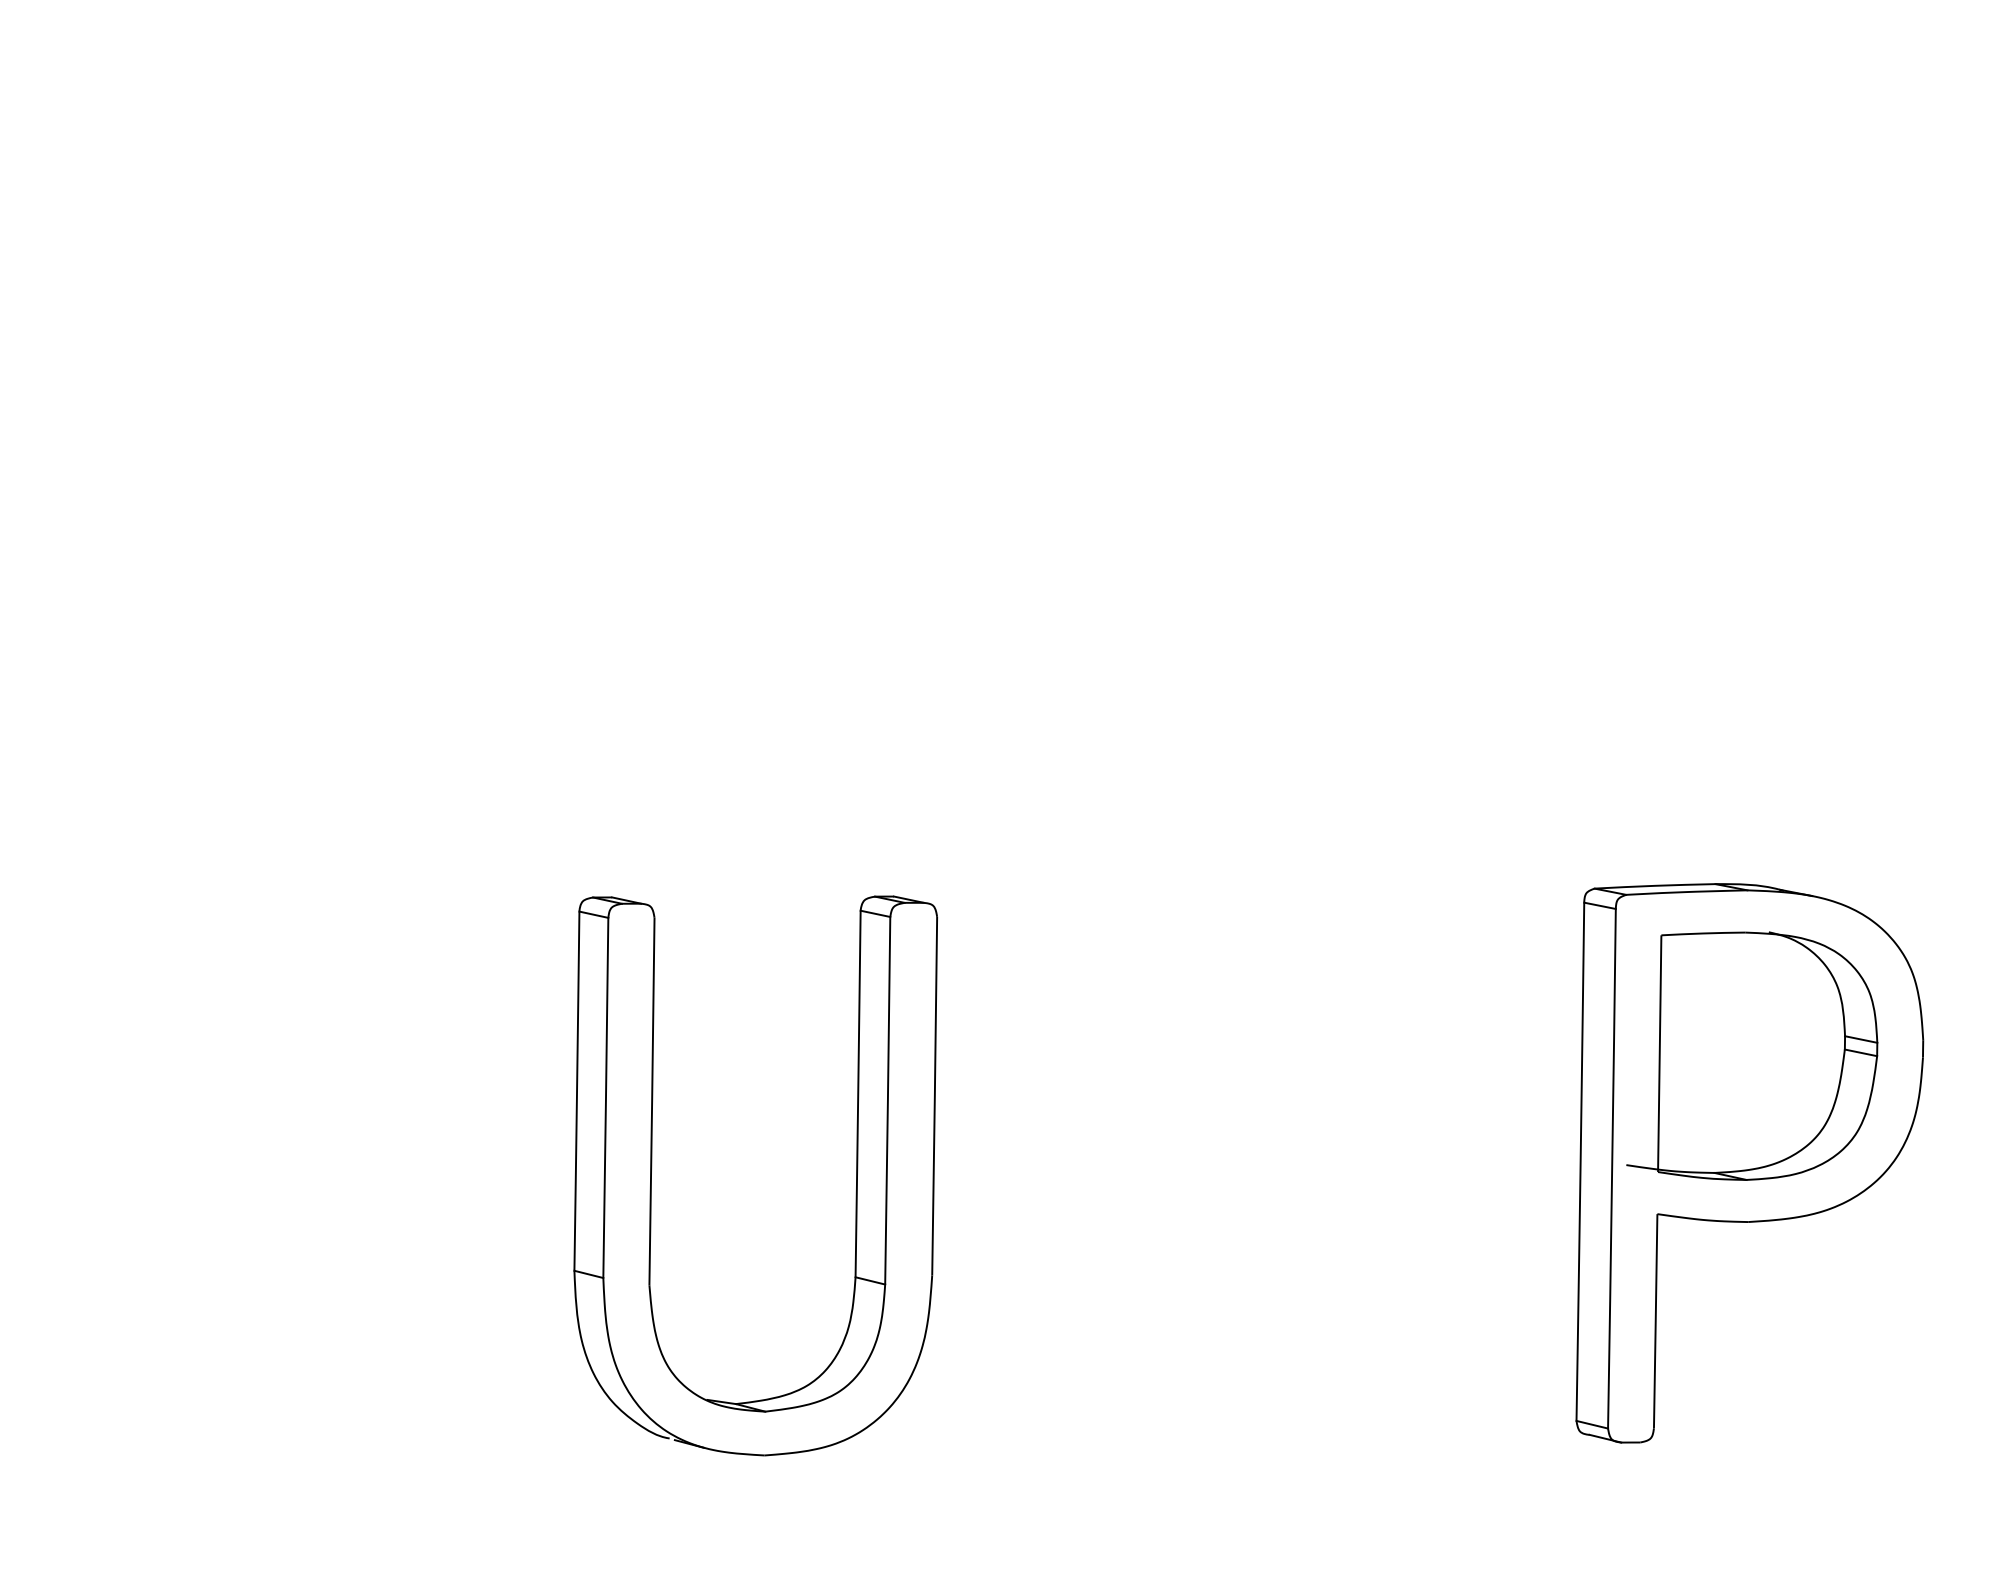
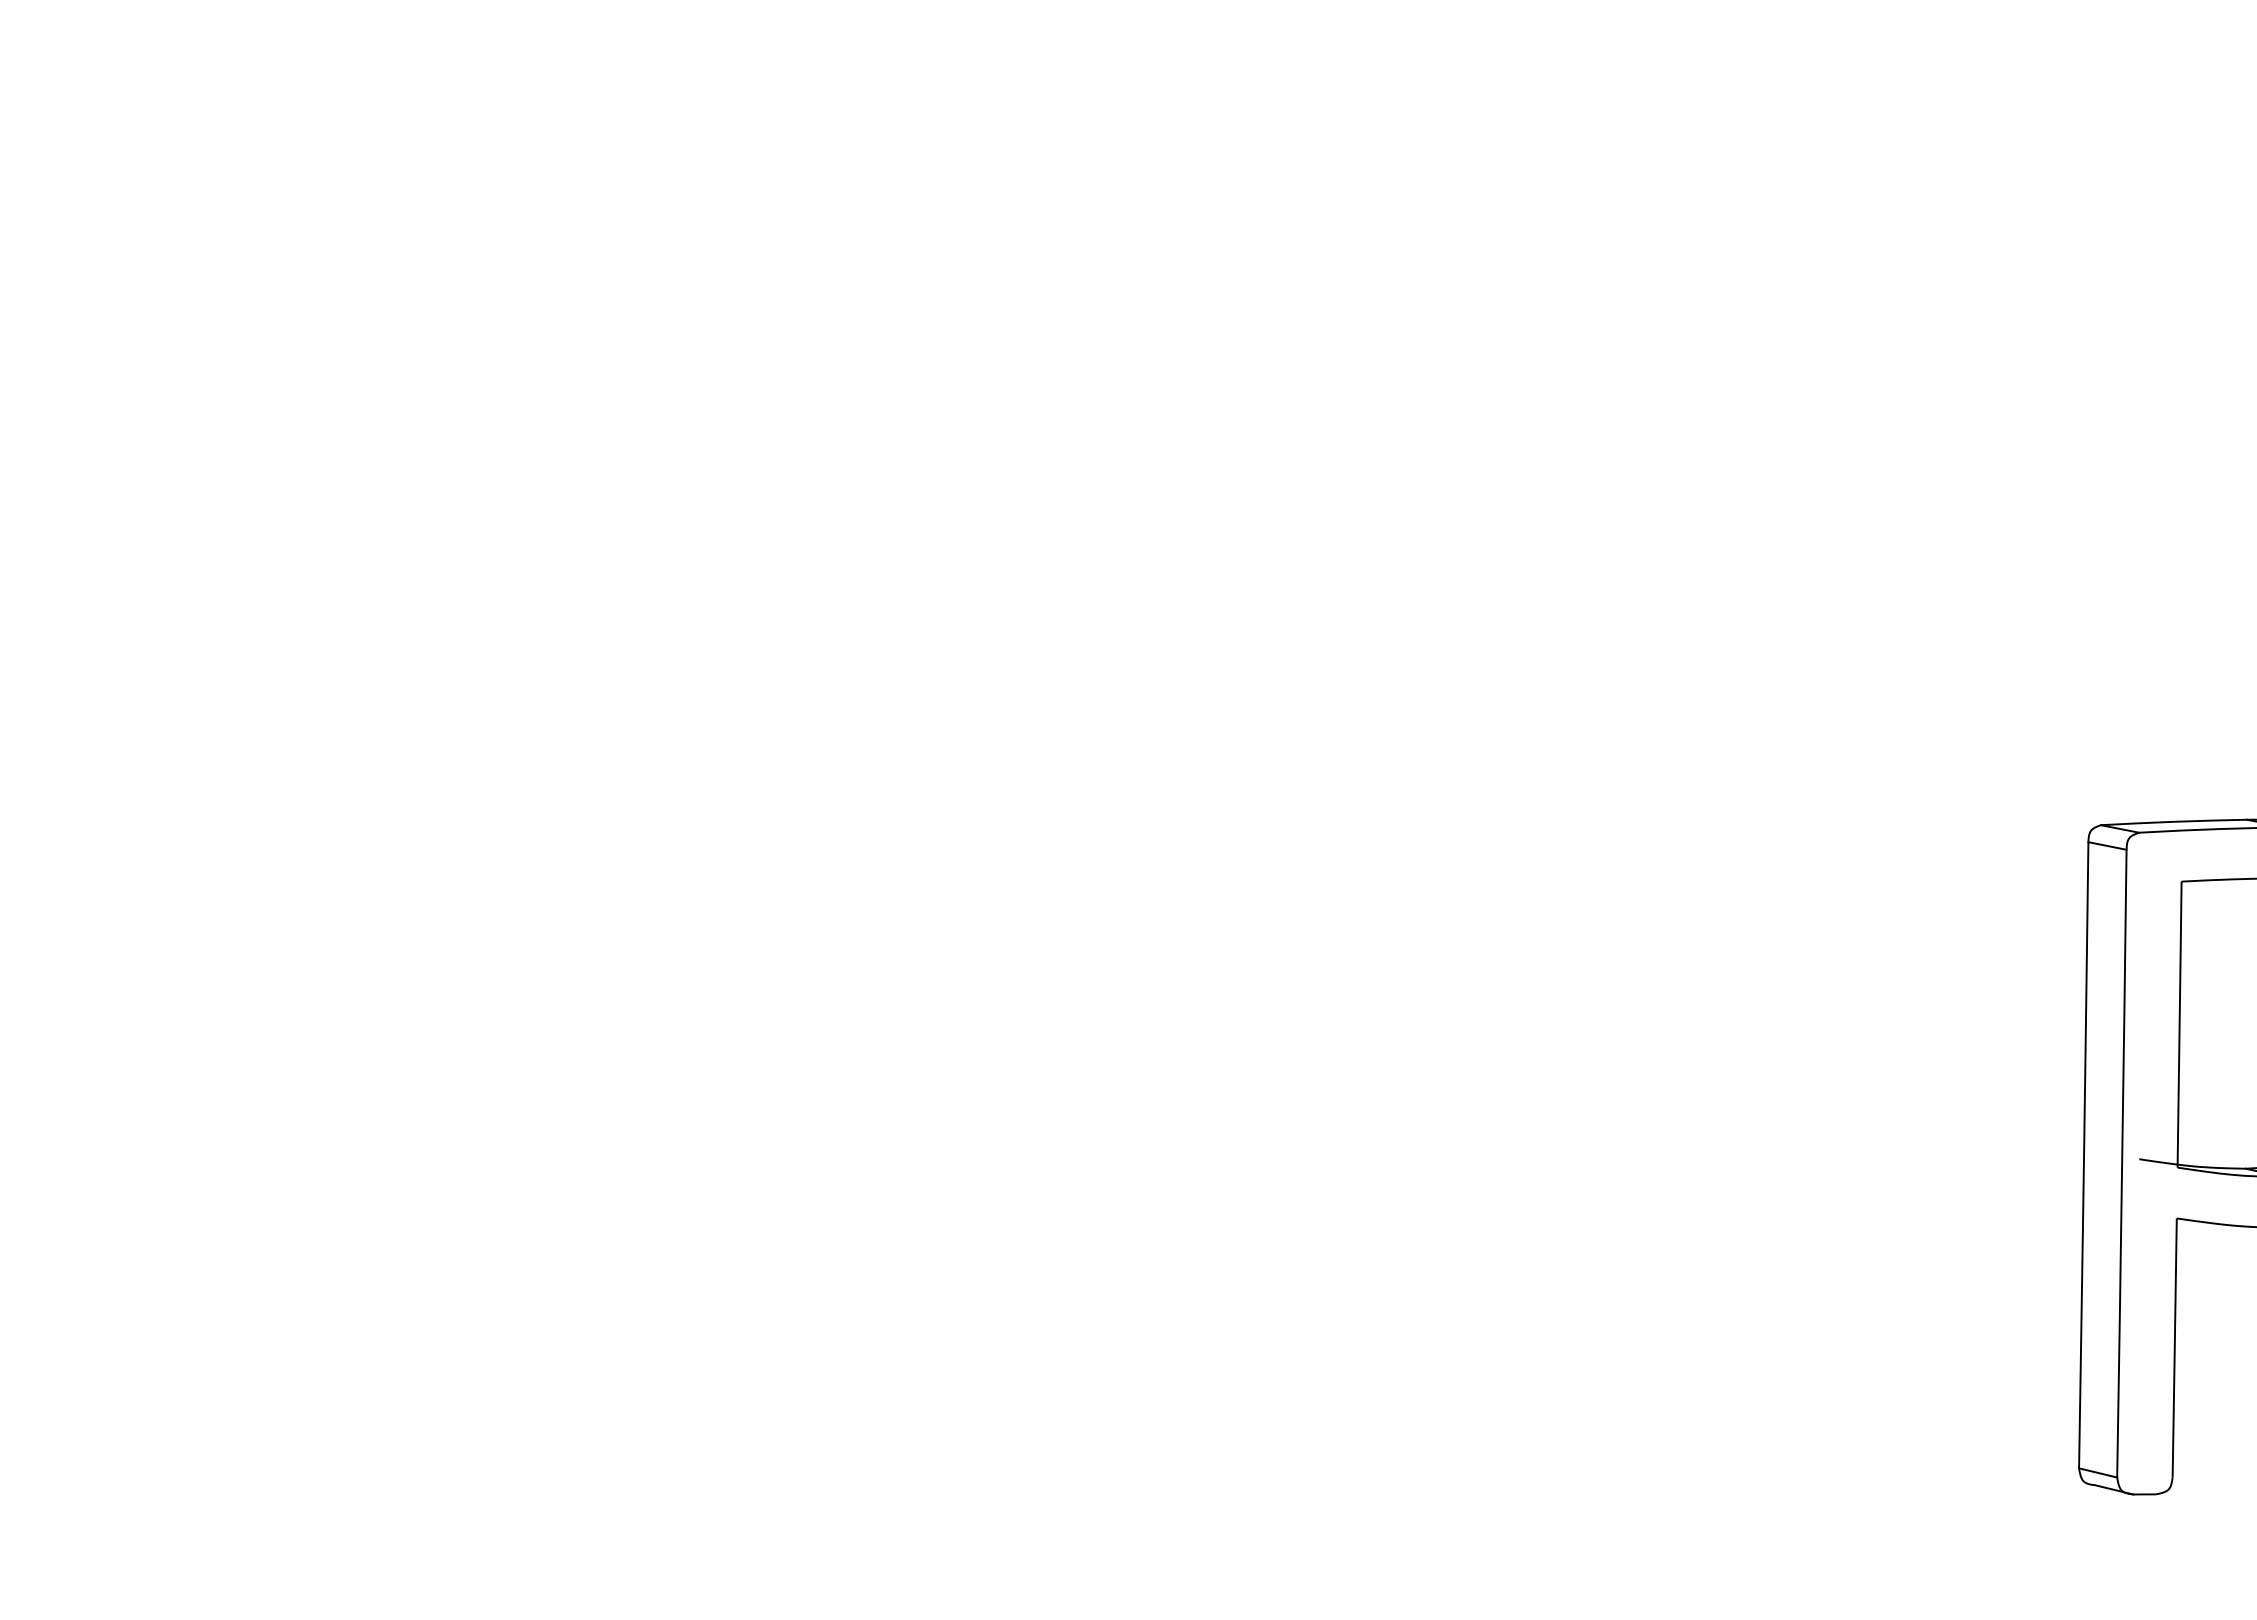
part: (856, 1175) -> (1209, 1171), removed

